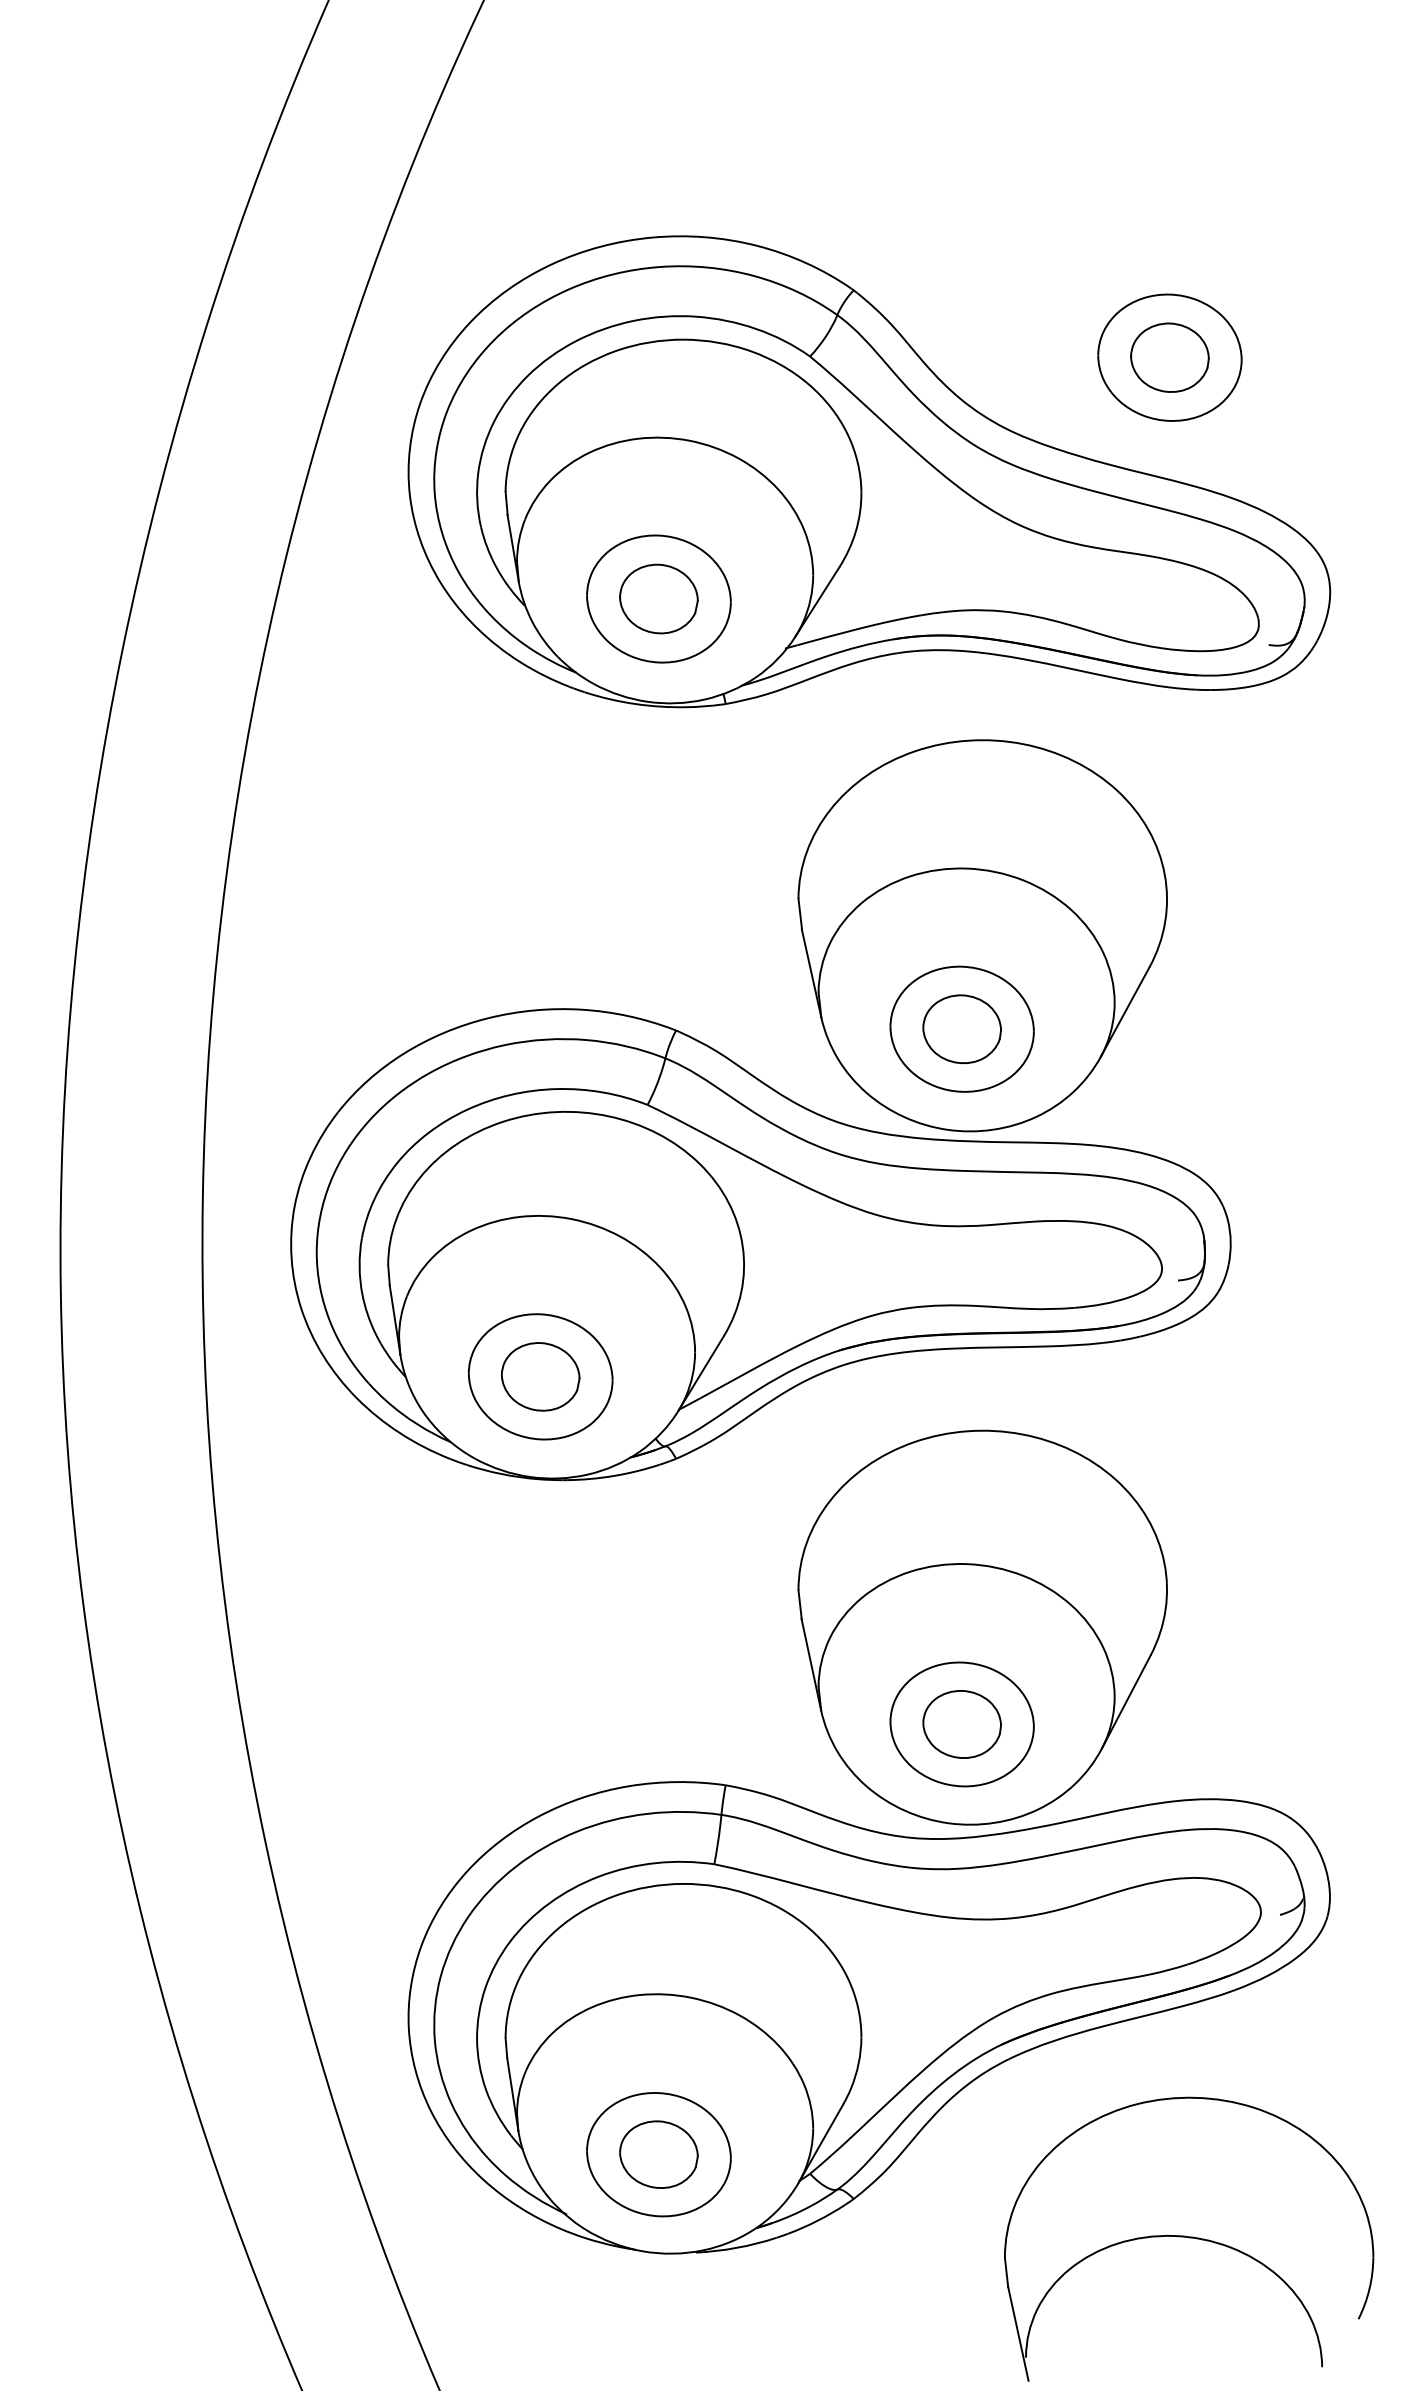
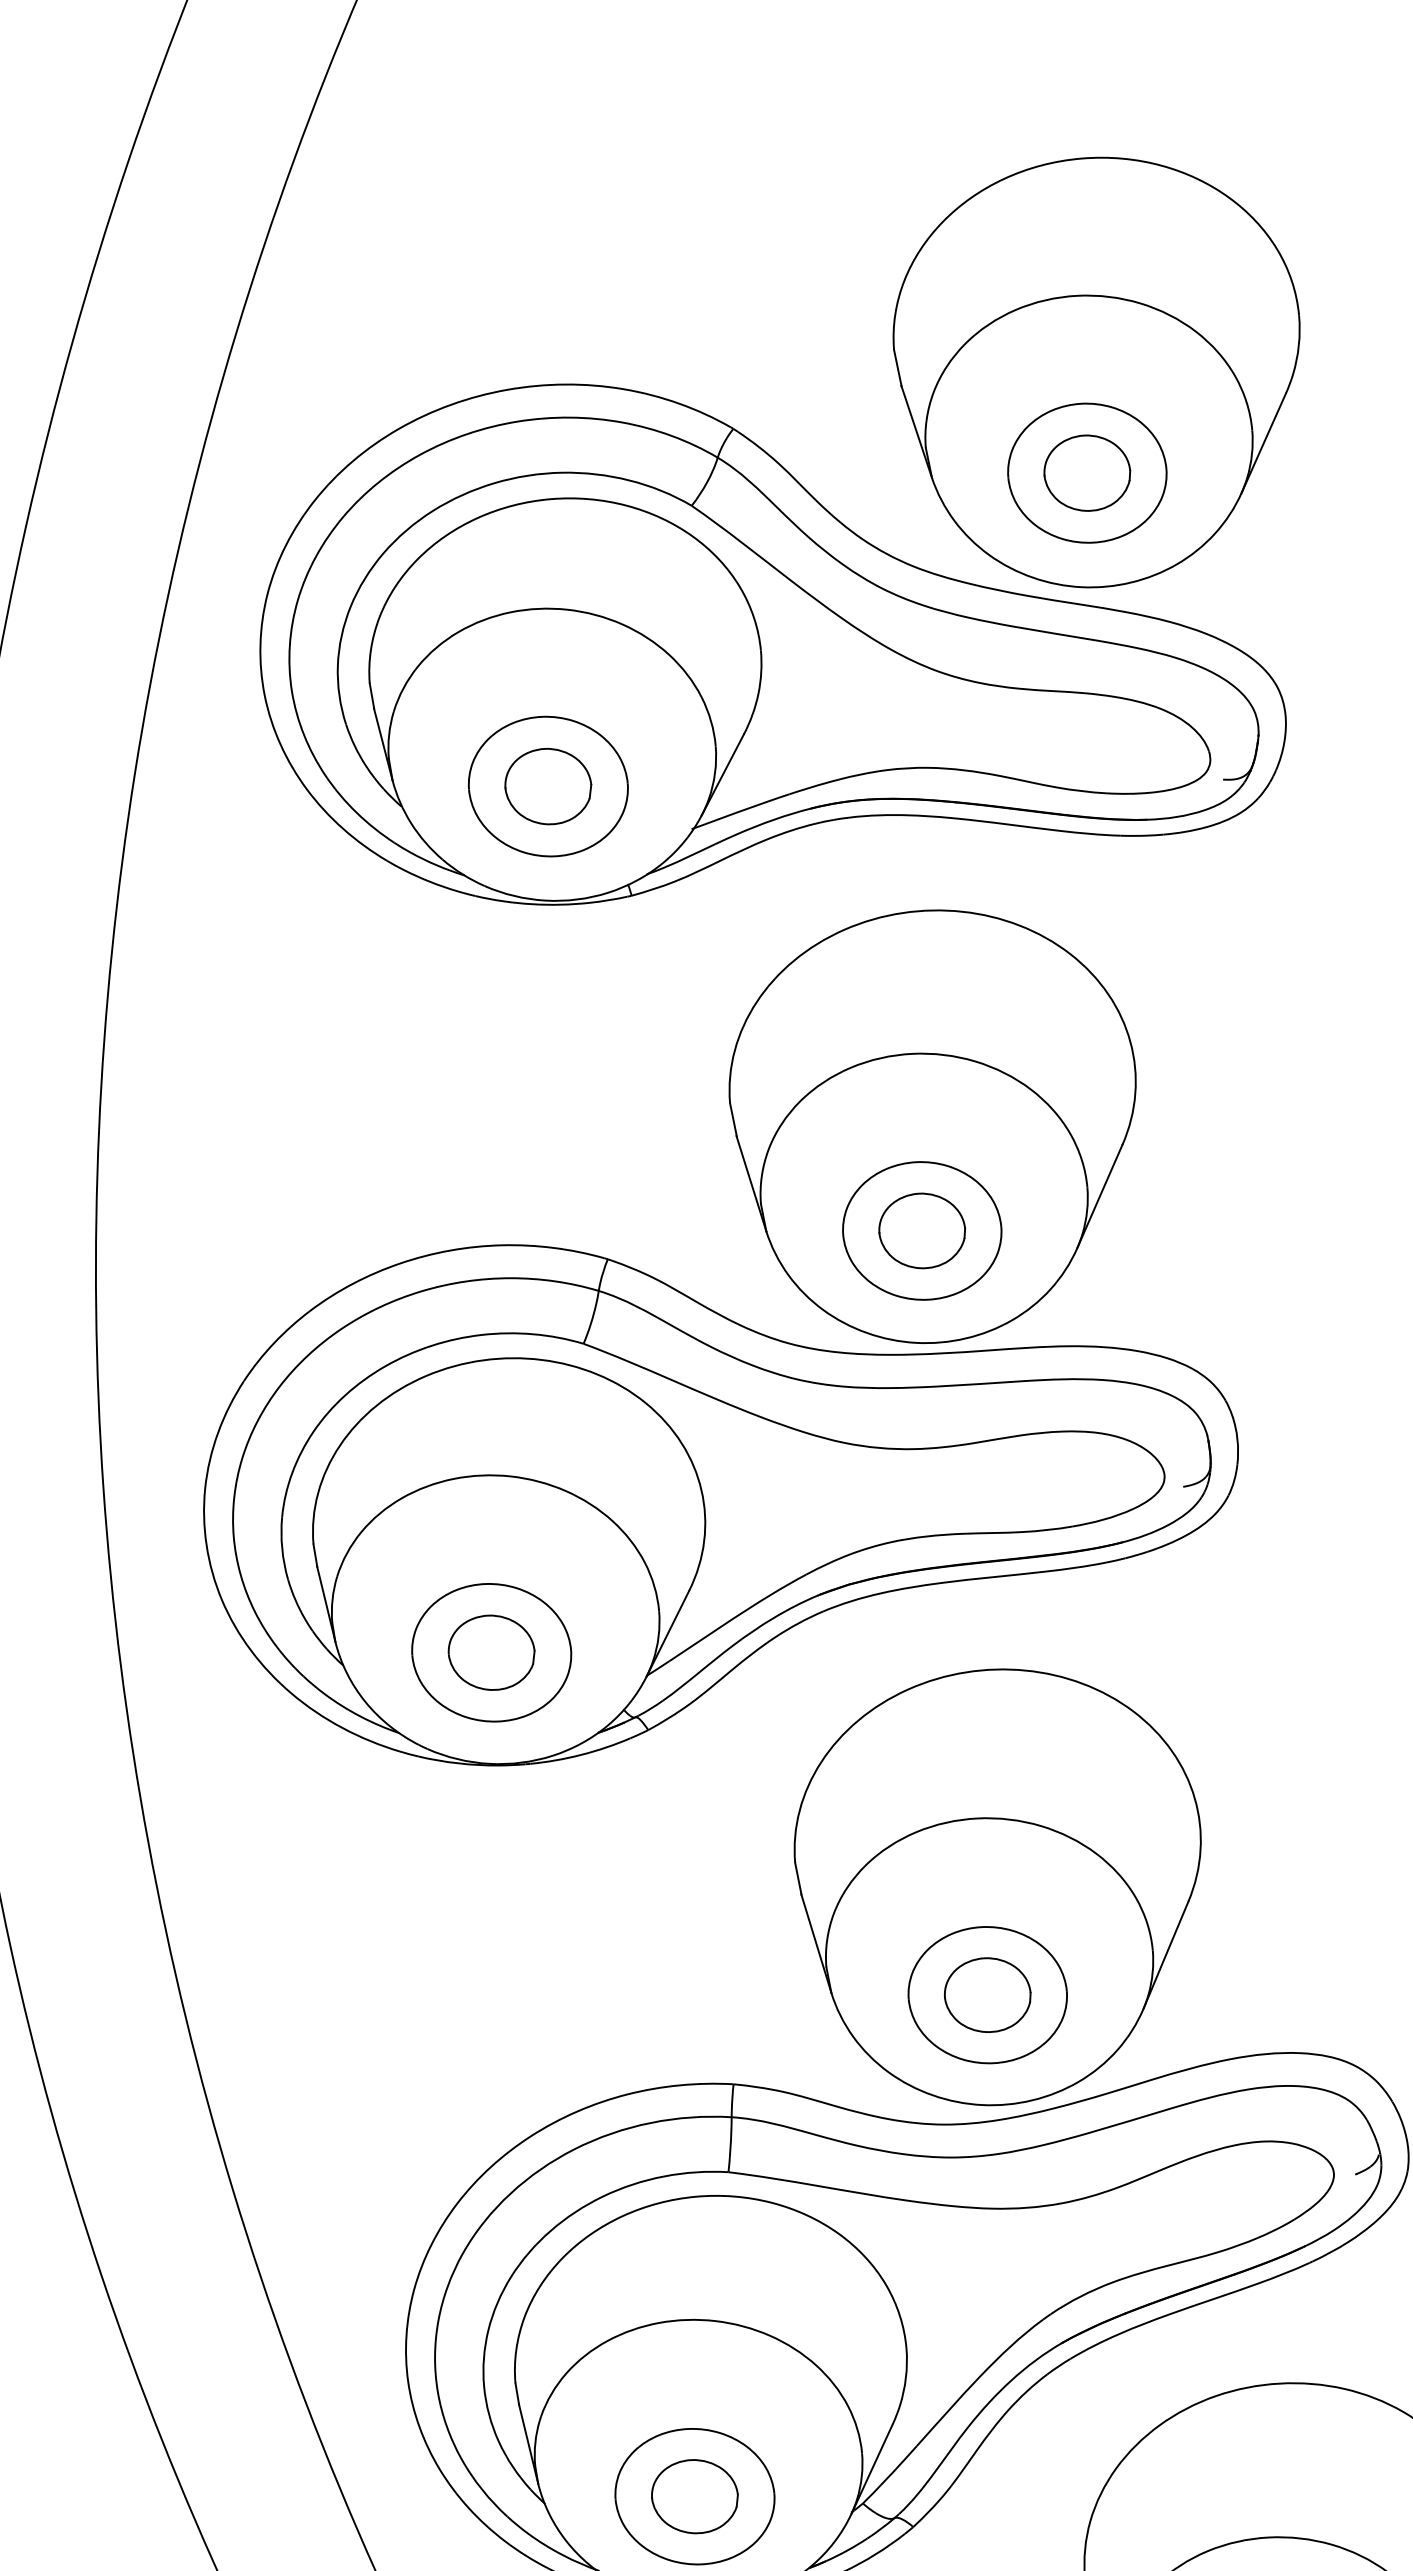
part: (1189, 267) -> (1100, 372), added

